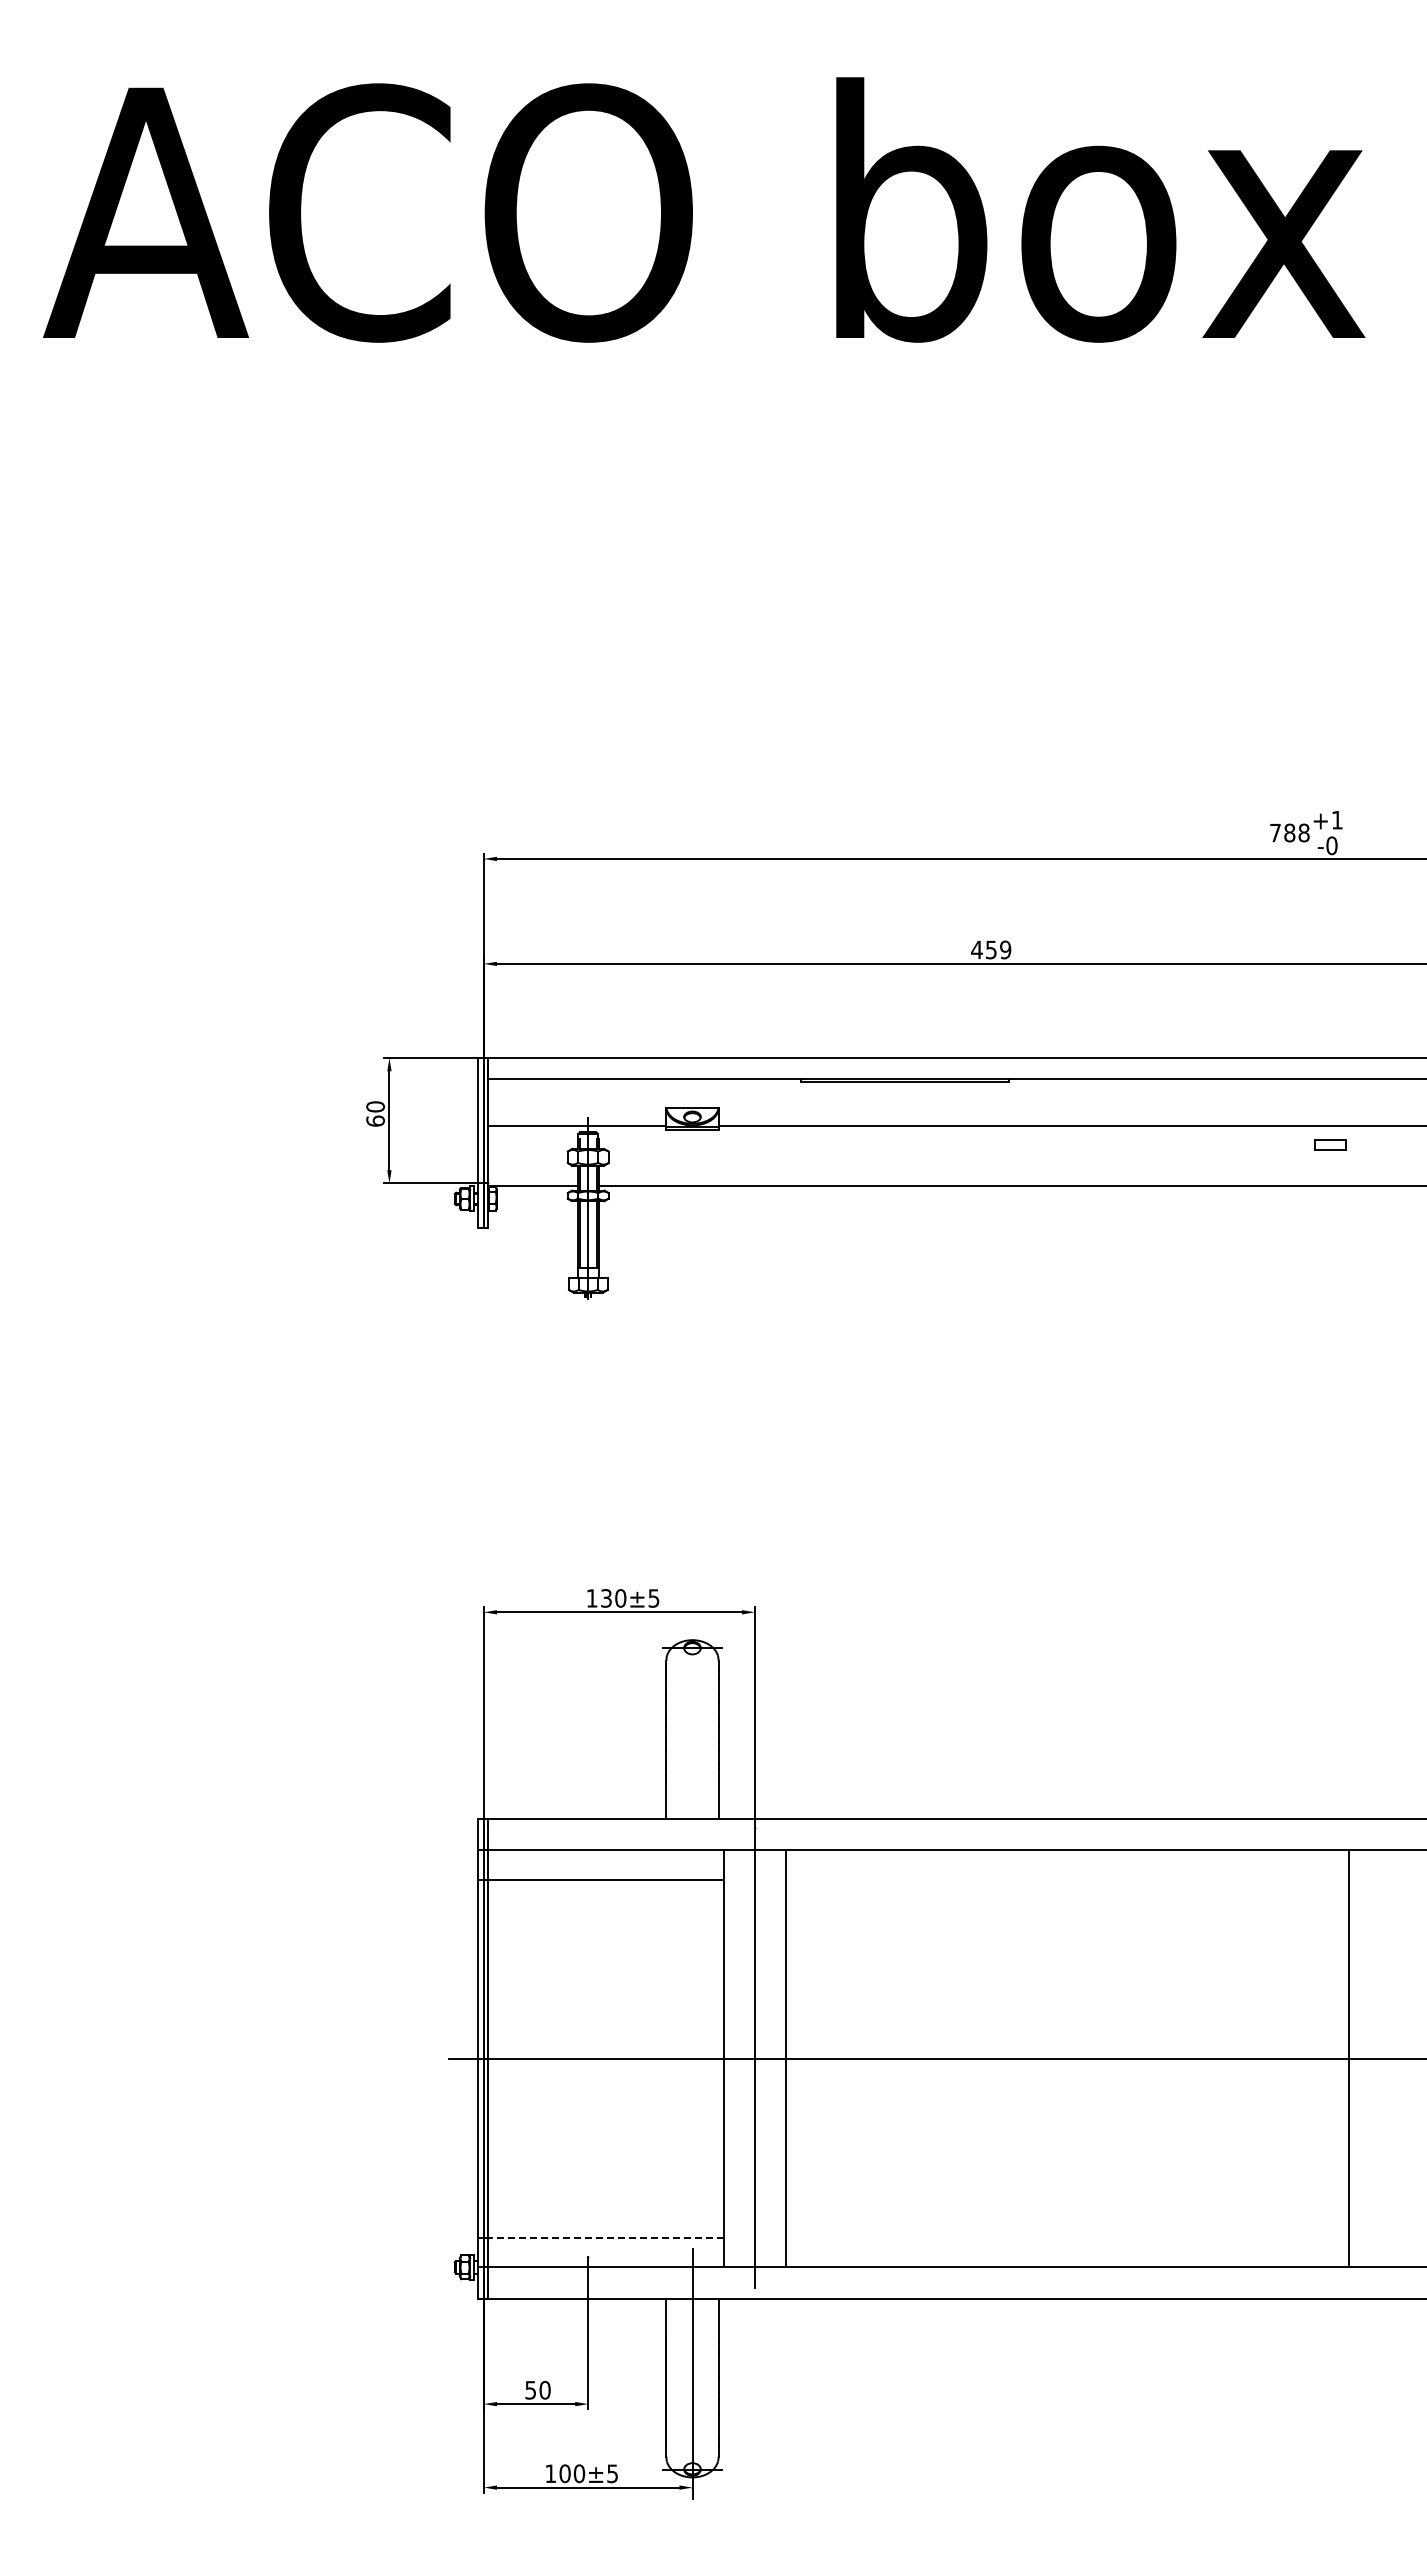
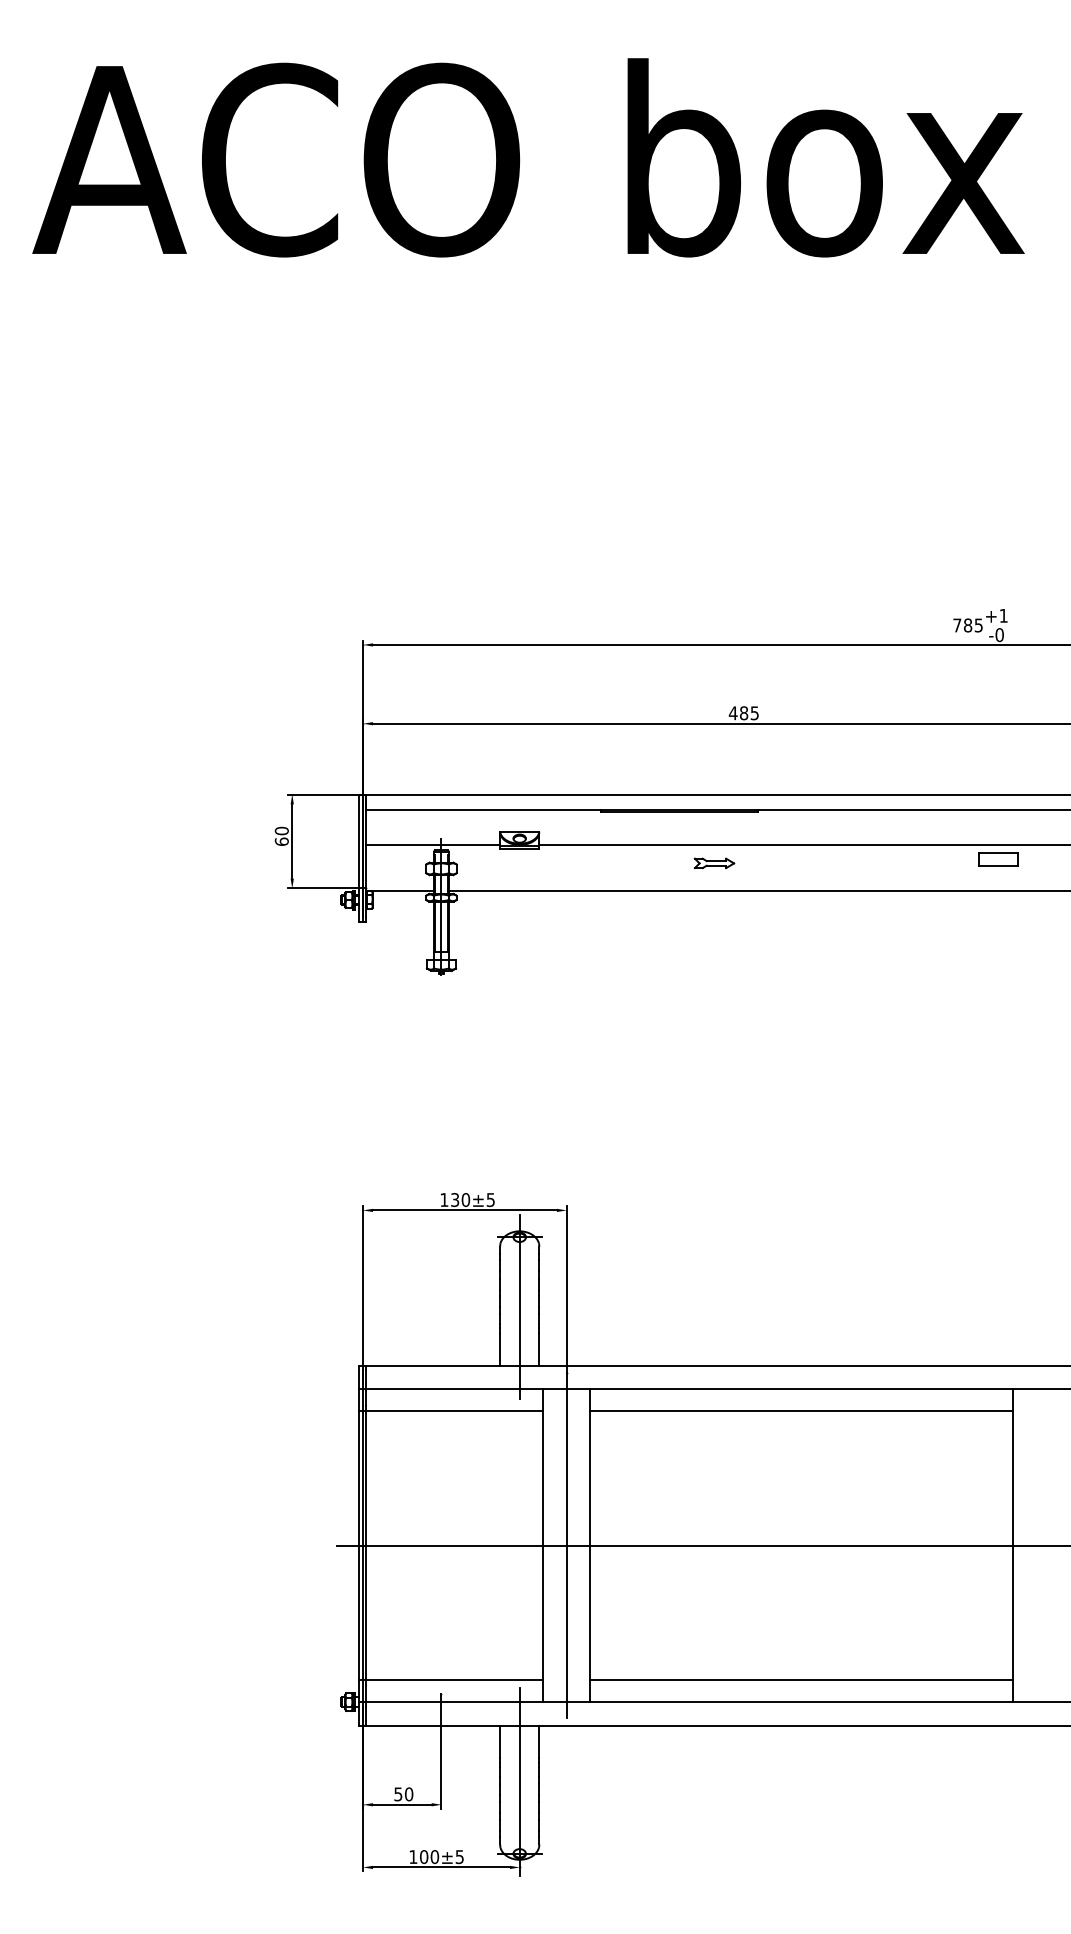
text: (1303, 832) -> (978, 625), 788 -> 785
text: (998, 949) -> (749, 712), 459 -> 485
part: (1330, 1144) -> (998, 859), size x1.67
part: (951, 1149) -> (714, 863), added
line: (692, 1741) -> (519, 1307), added
line: (1067, 1879) -> (801, 1410), added
line: (605, 2238) -> (454, 1680), dashed -> solid
line: (1067, 2238) -> (801, 1680), added

